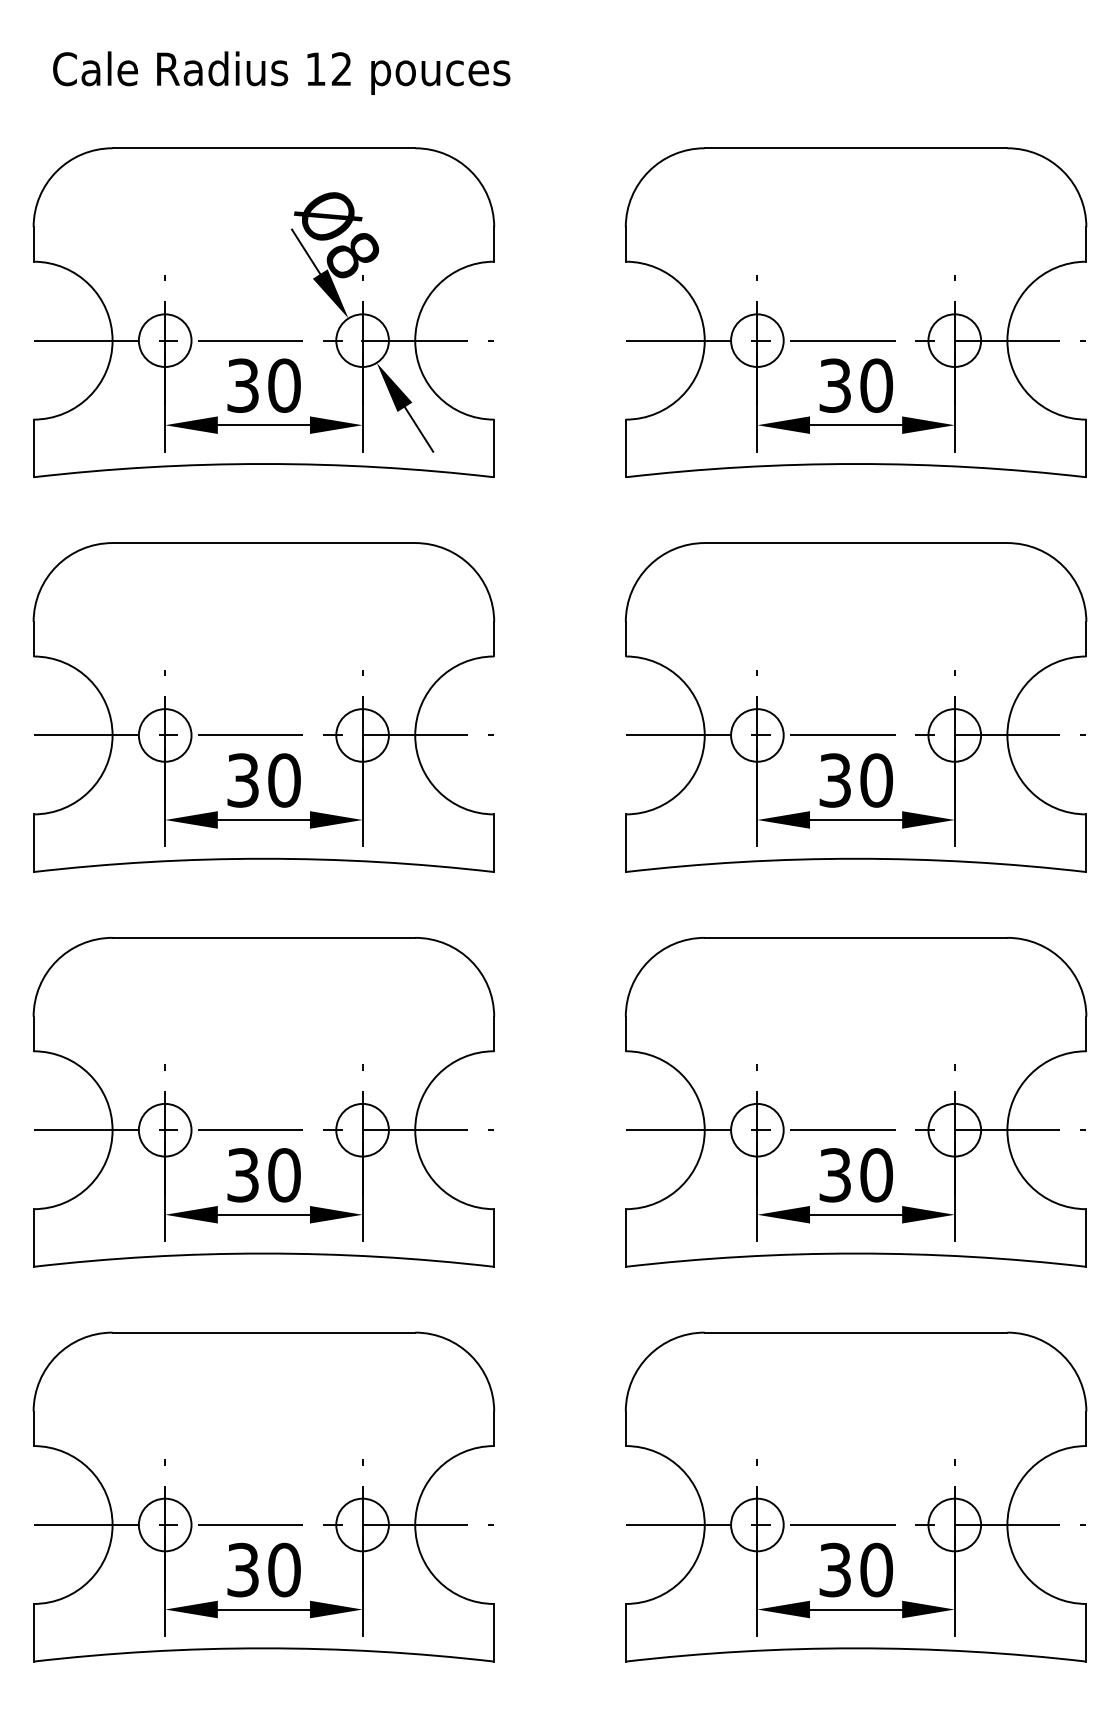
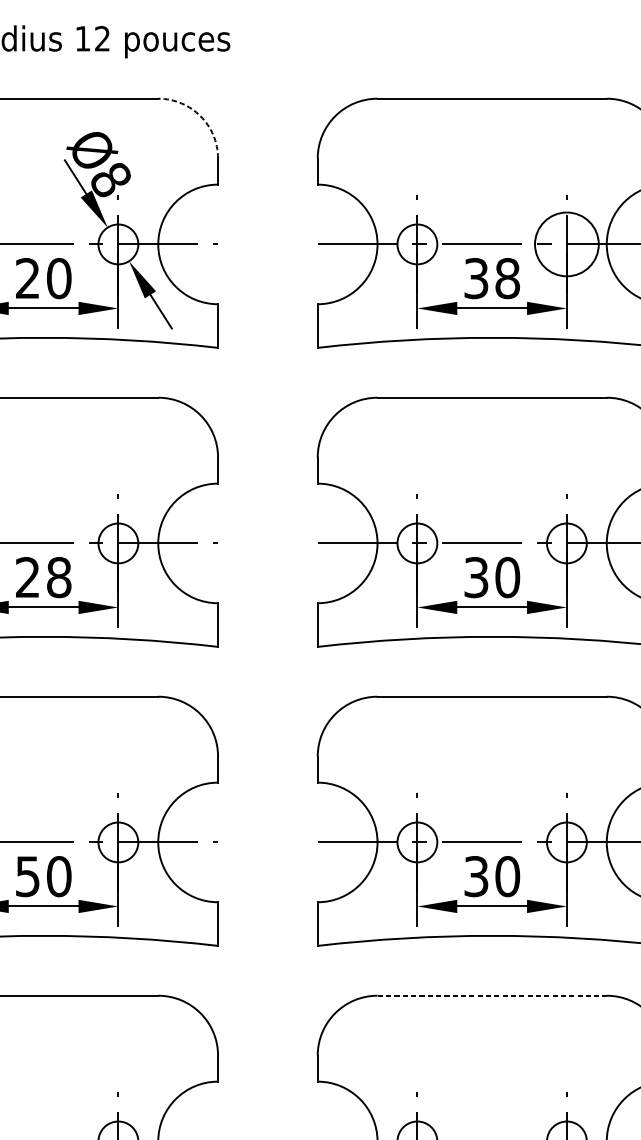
arc: (471, 171) -> (200, 116), solid -> dashed
circle: (954, 340) -> (566, 244), size x1.6
text: (242, 385) -> (27, 278), 30 -> 20
text: (876, 385) -> (507, 278), 30 -> 38
text: (263, 780) -> (43, 577), 30 -> 28
text: (242, 1174) -> (27, 875), 30 -> 50
line: (856, 1332) -> (492, 995), solid -> dashed

